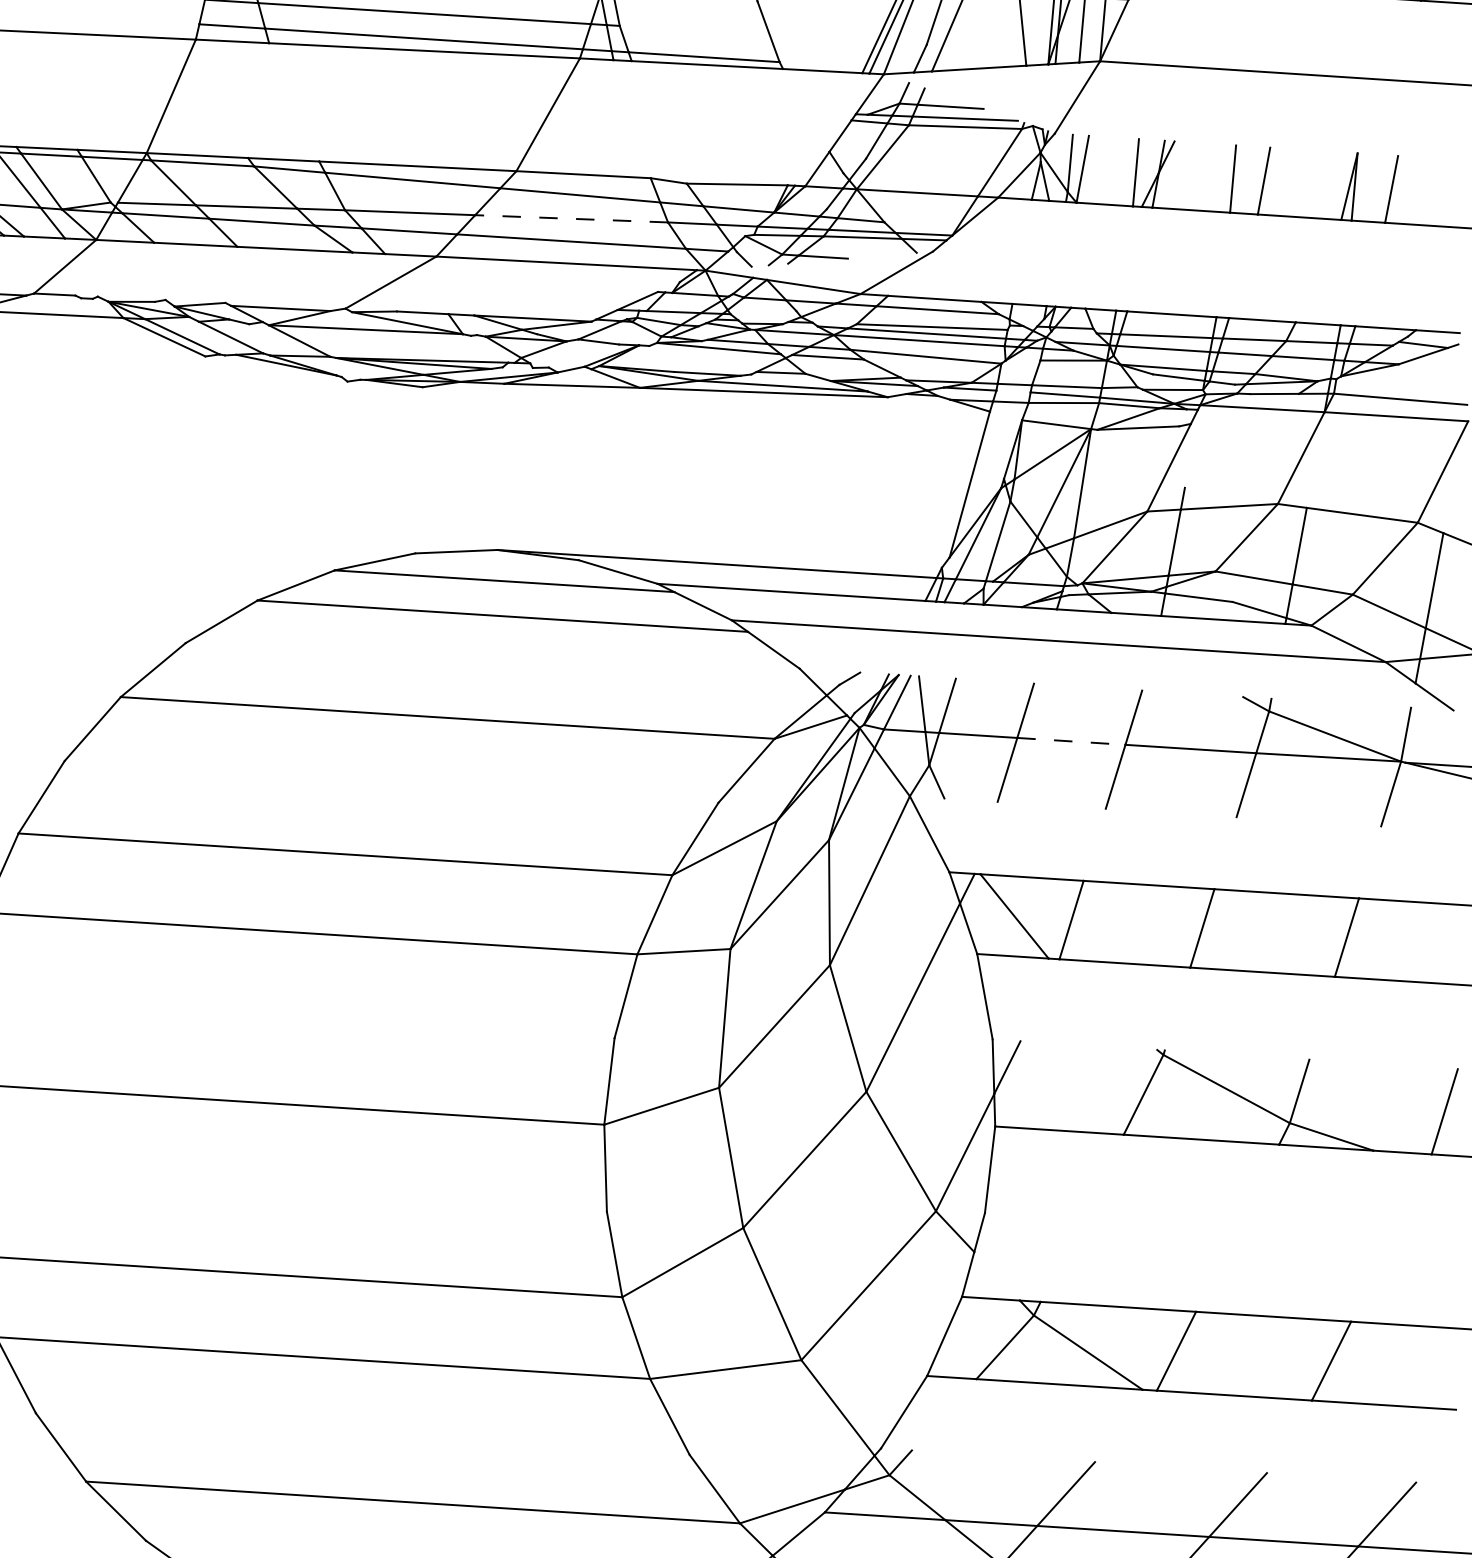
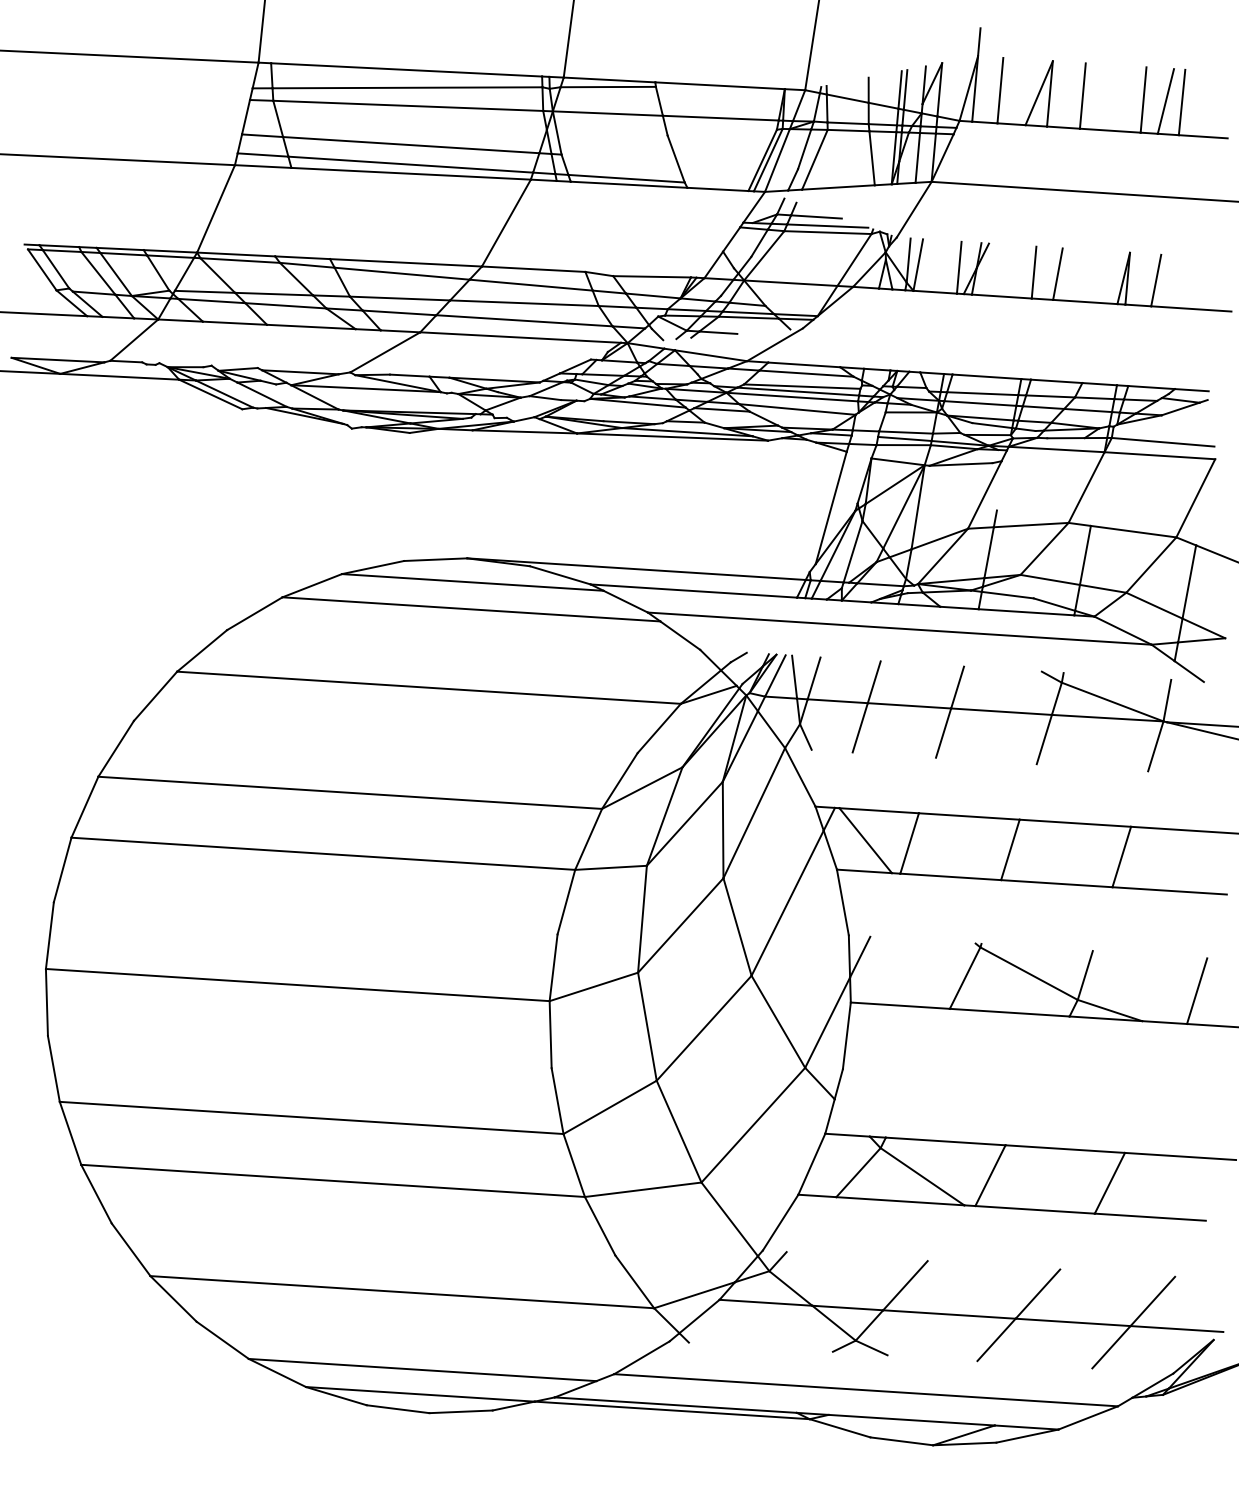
line: (570, 219) -> (523, 303), dashed -> solid
line: (1071, 740) -> (909, 705), dashed -> solid

